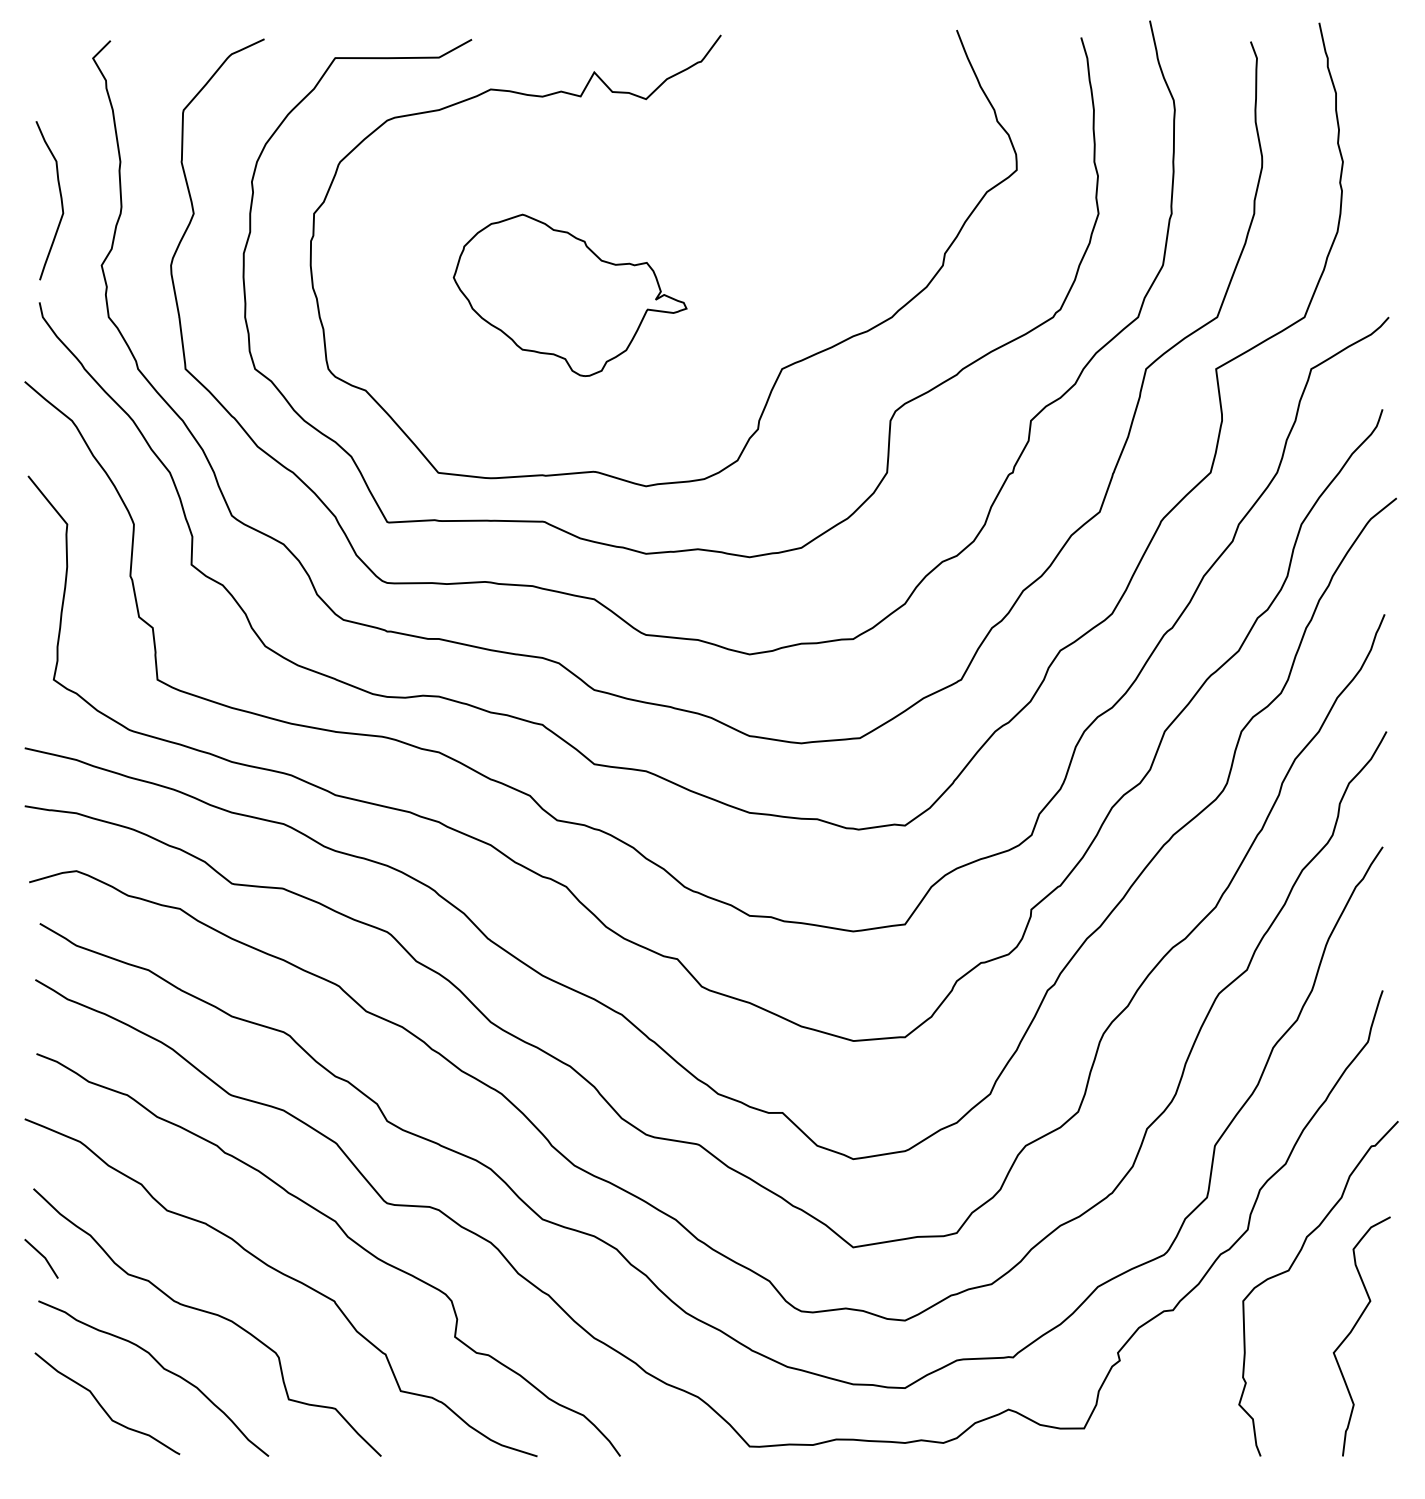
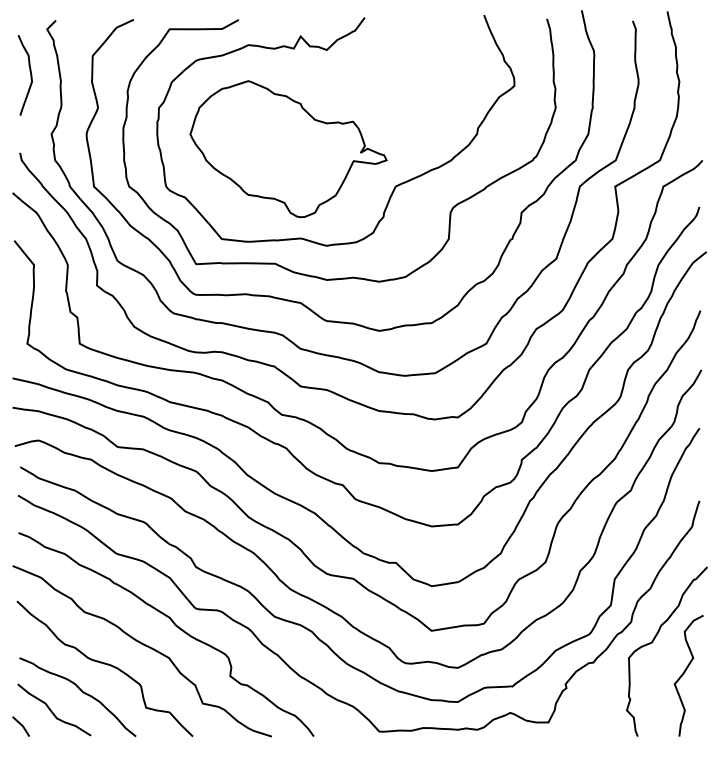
curve: (60, 200) -> (30, 75), moved
part: (570, 295) -> (288, 149), size x1.67
line: (40, 1256) -> (20, 725), moved

